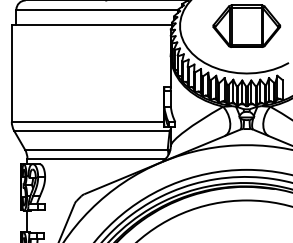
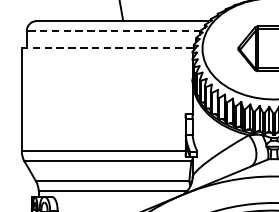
line: (97, 9) -> (113, 30), solid -> dashed
line: (91, 25) -> (107, 47), solid -> dashed

